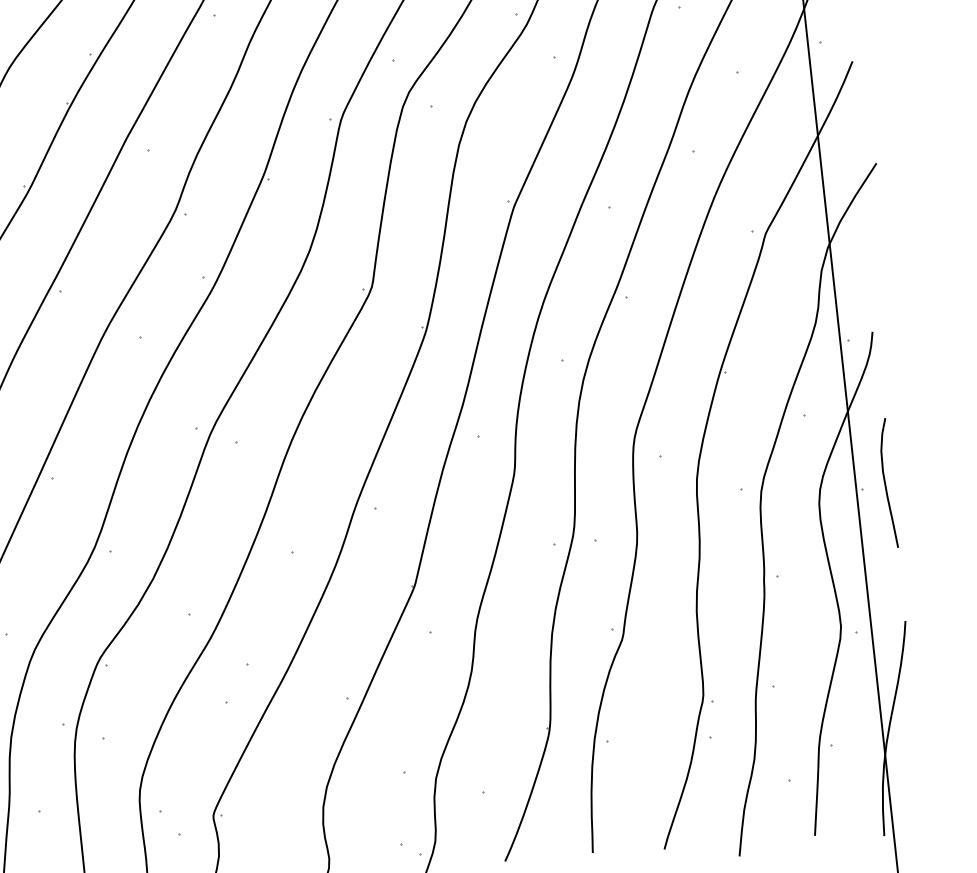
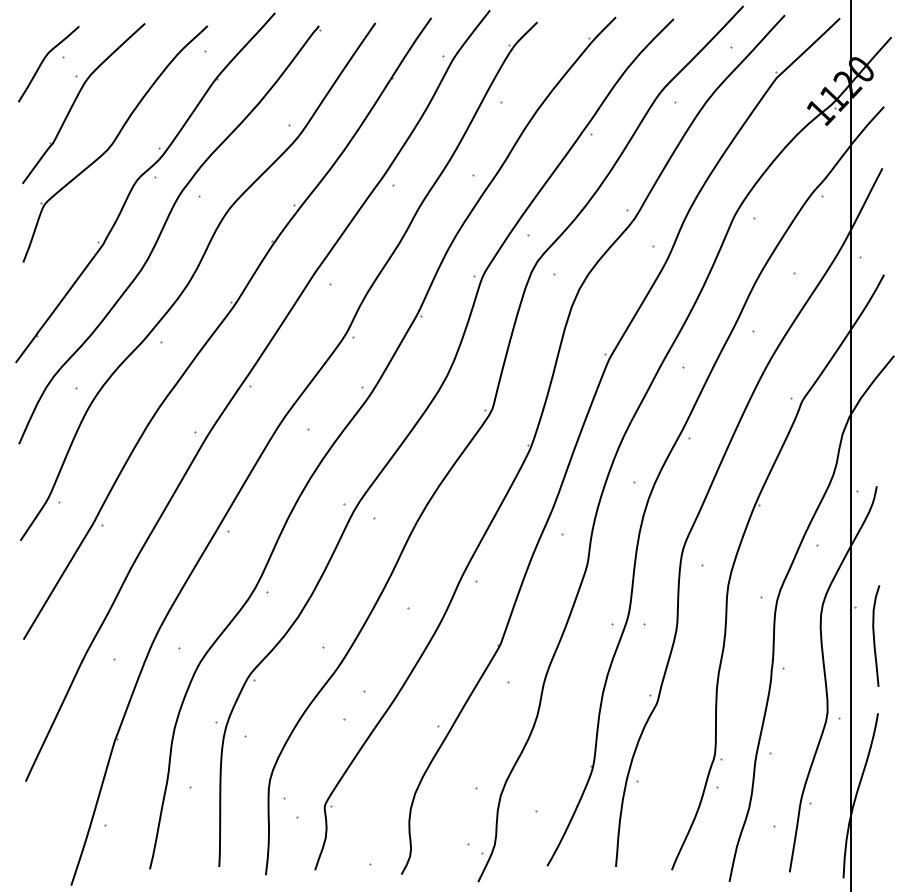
curve: (885, 482) -> (874, 635), moved

